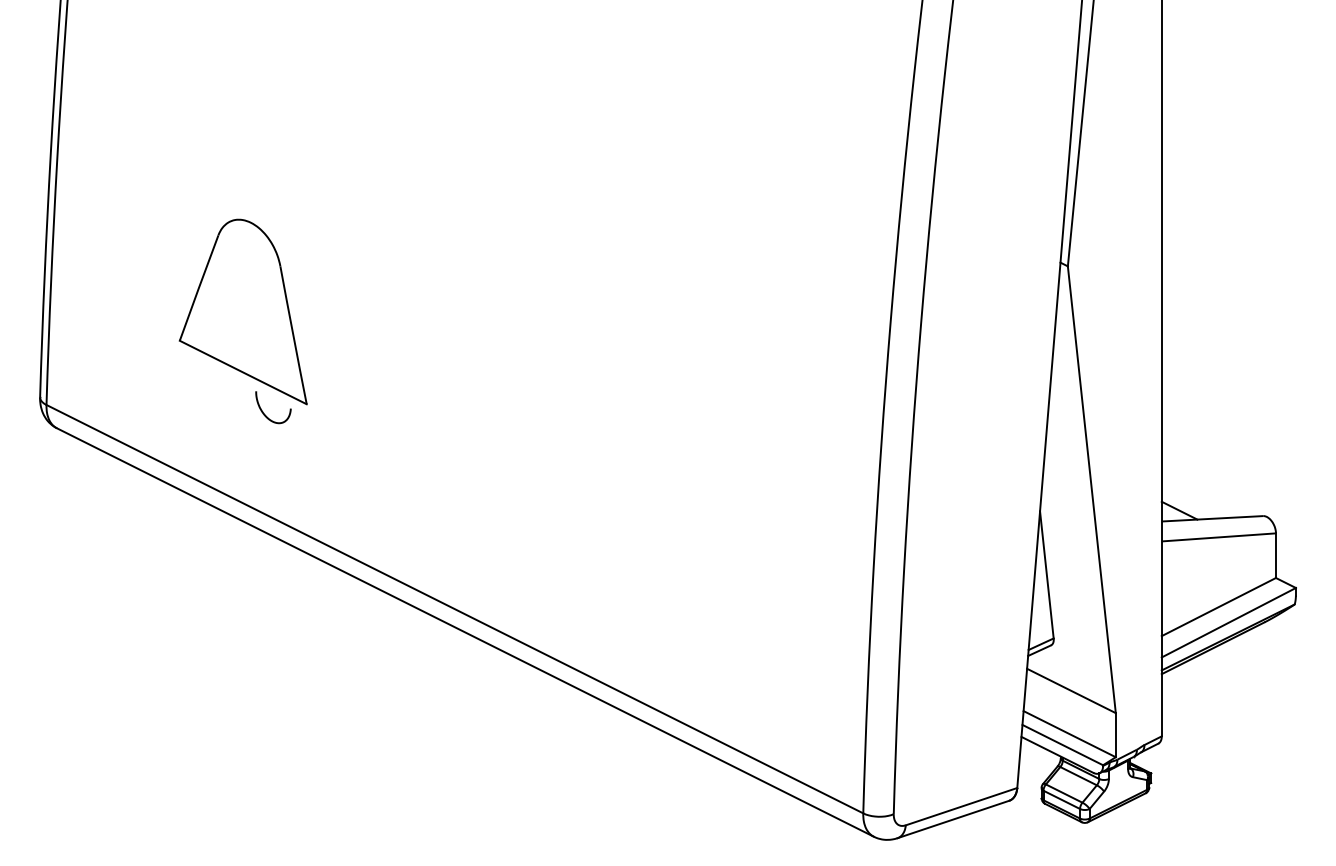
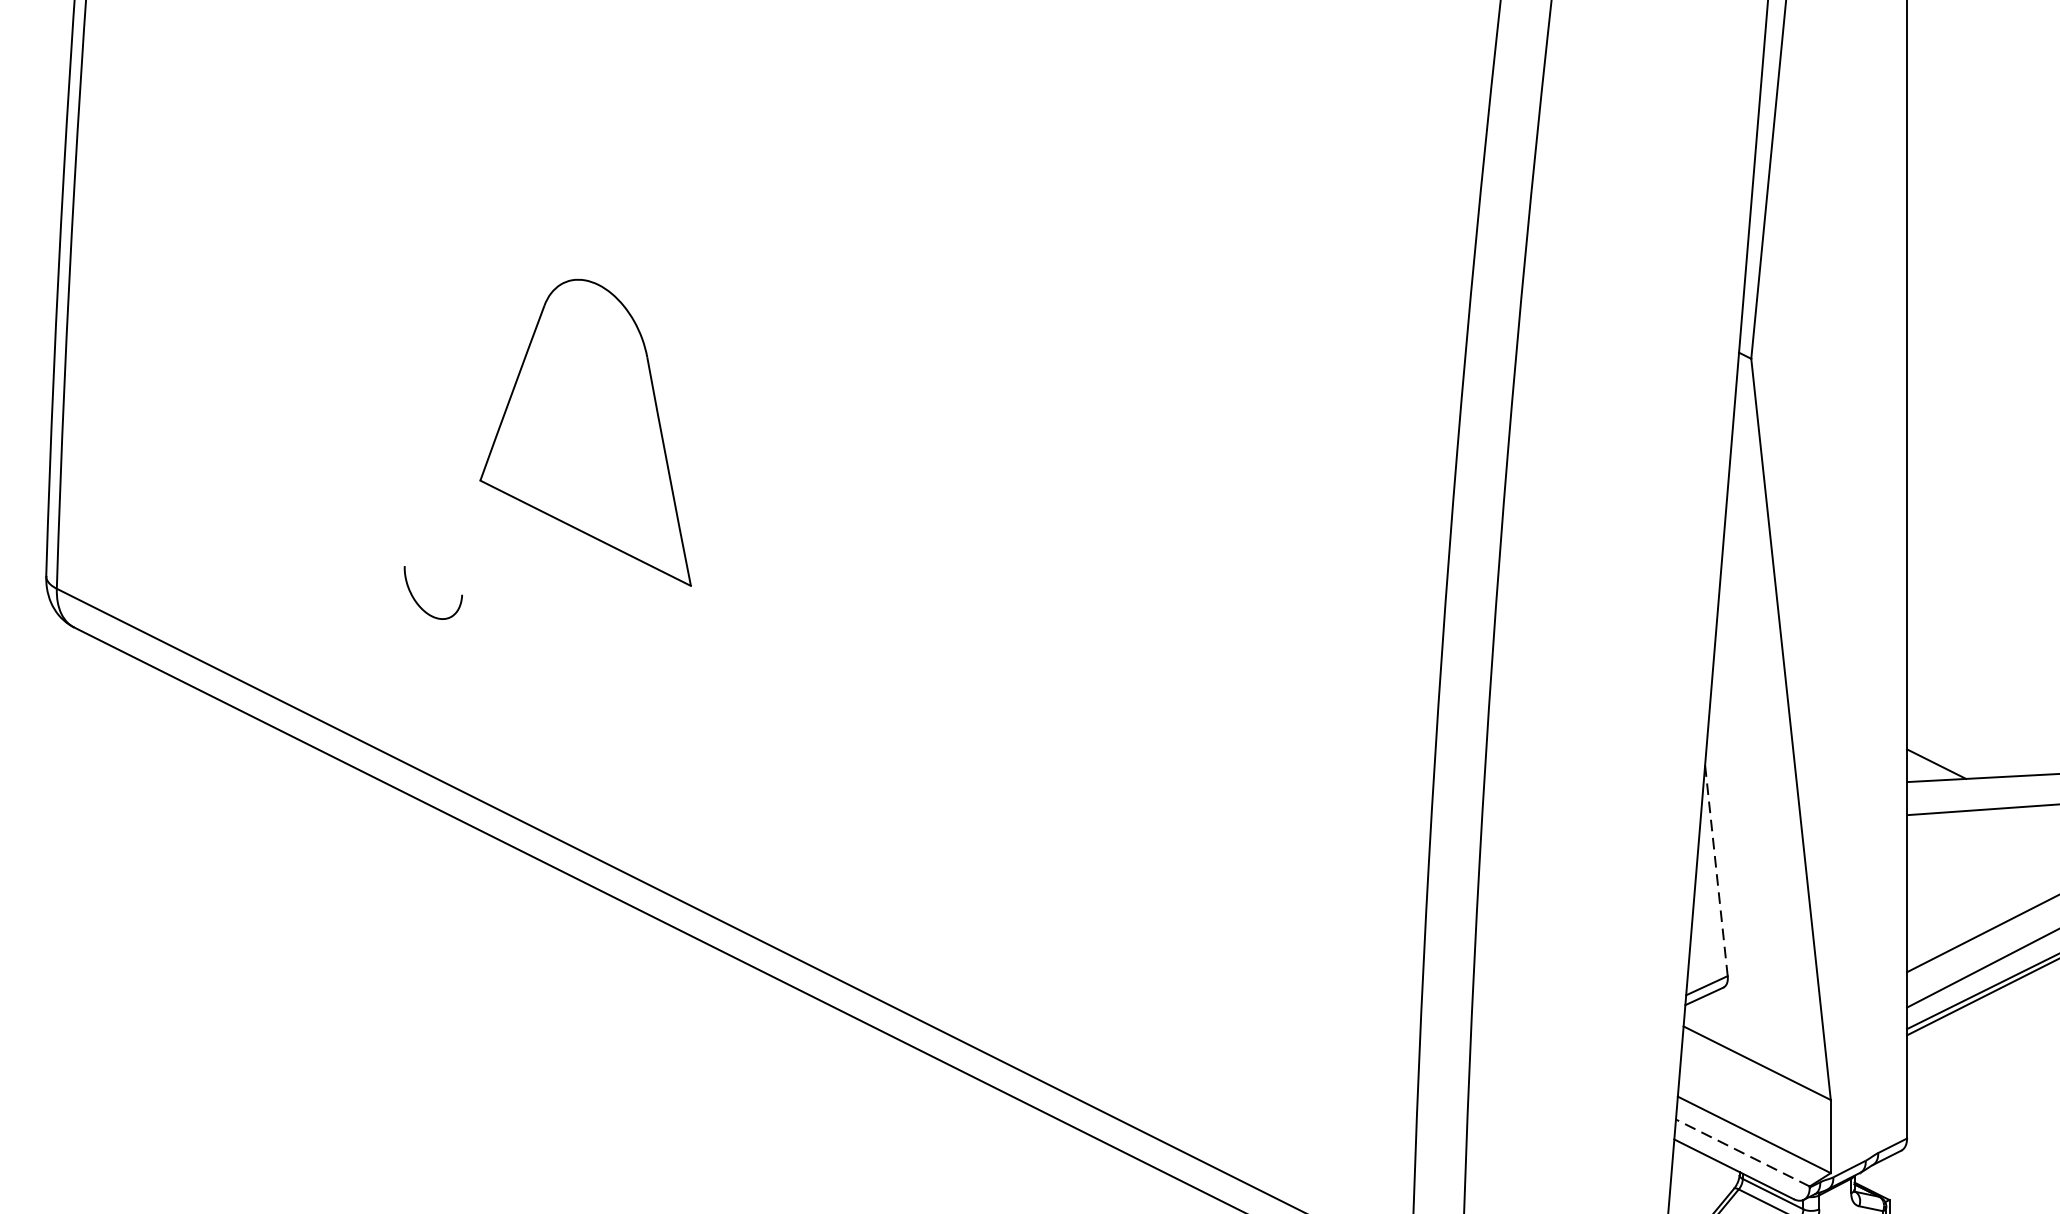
part: (242, 311) -> (584, 432), moved
line: (1046, 574) -> (1715, 870), solid -> dashed
line: (1062, 744) -> (1742, 1152), solid -> dashed

